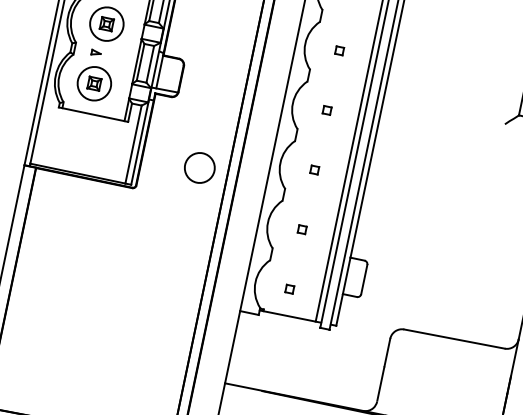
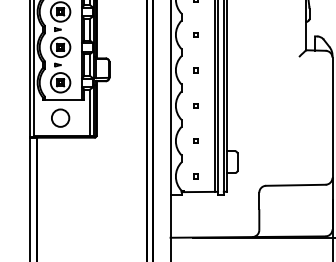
circle: (199, 166) -> (60, 117), moved

